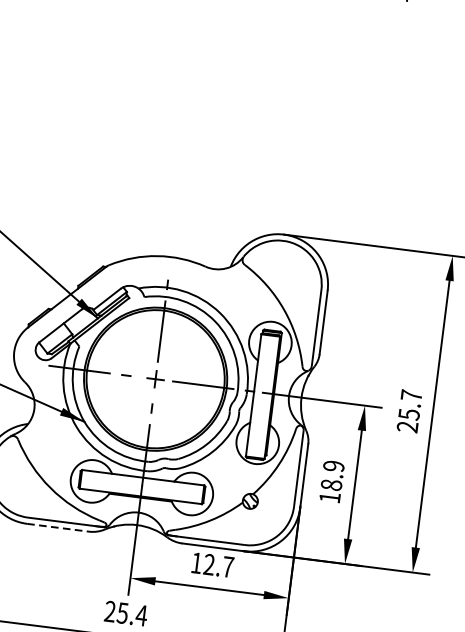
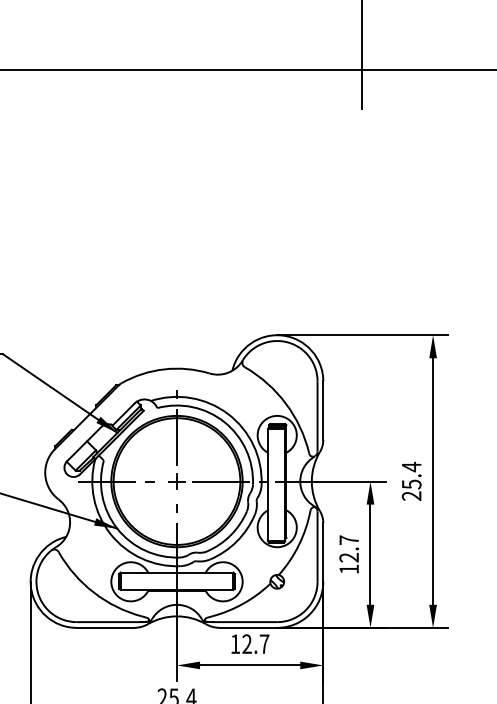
text: (411, 394) -> (411, 466), 25.7 -> 25.4
text: (333, 475) -> (349, 548), 18.9 -> 12.7
line: (58, 527) -> (105, 627), dashed -> solid

